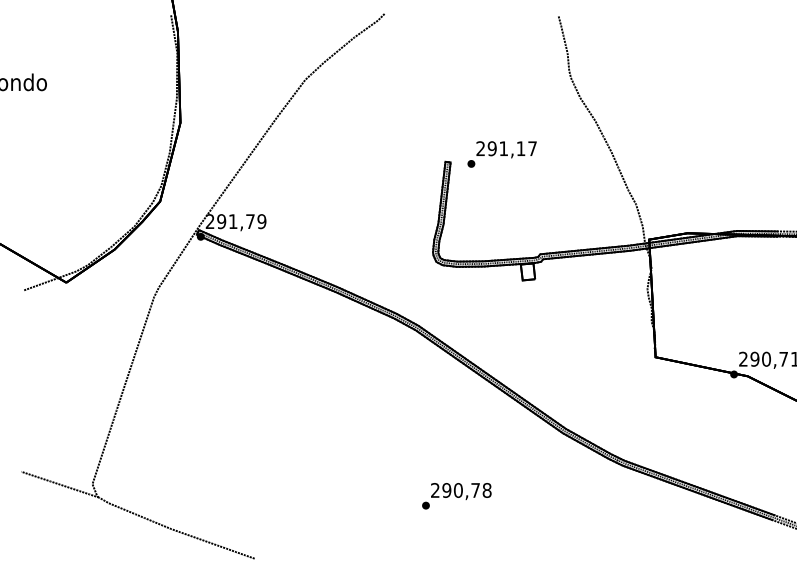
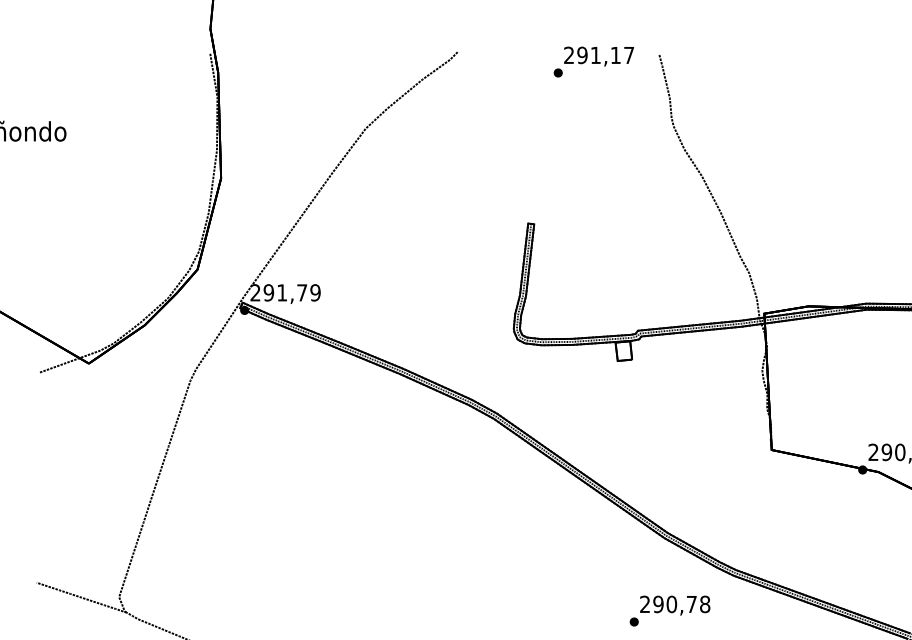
text: (501, 154) -> (593, 62), moved
text: (456, 496) -> (669, 611), moved

